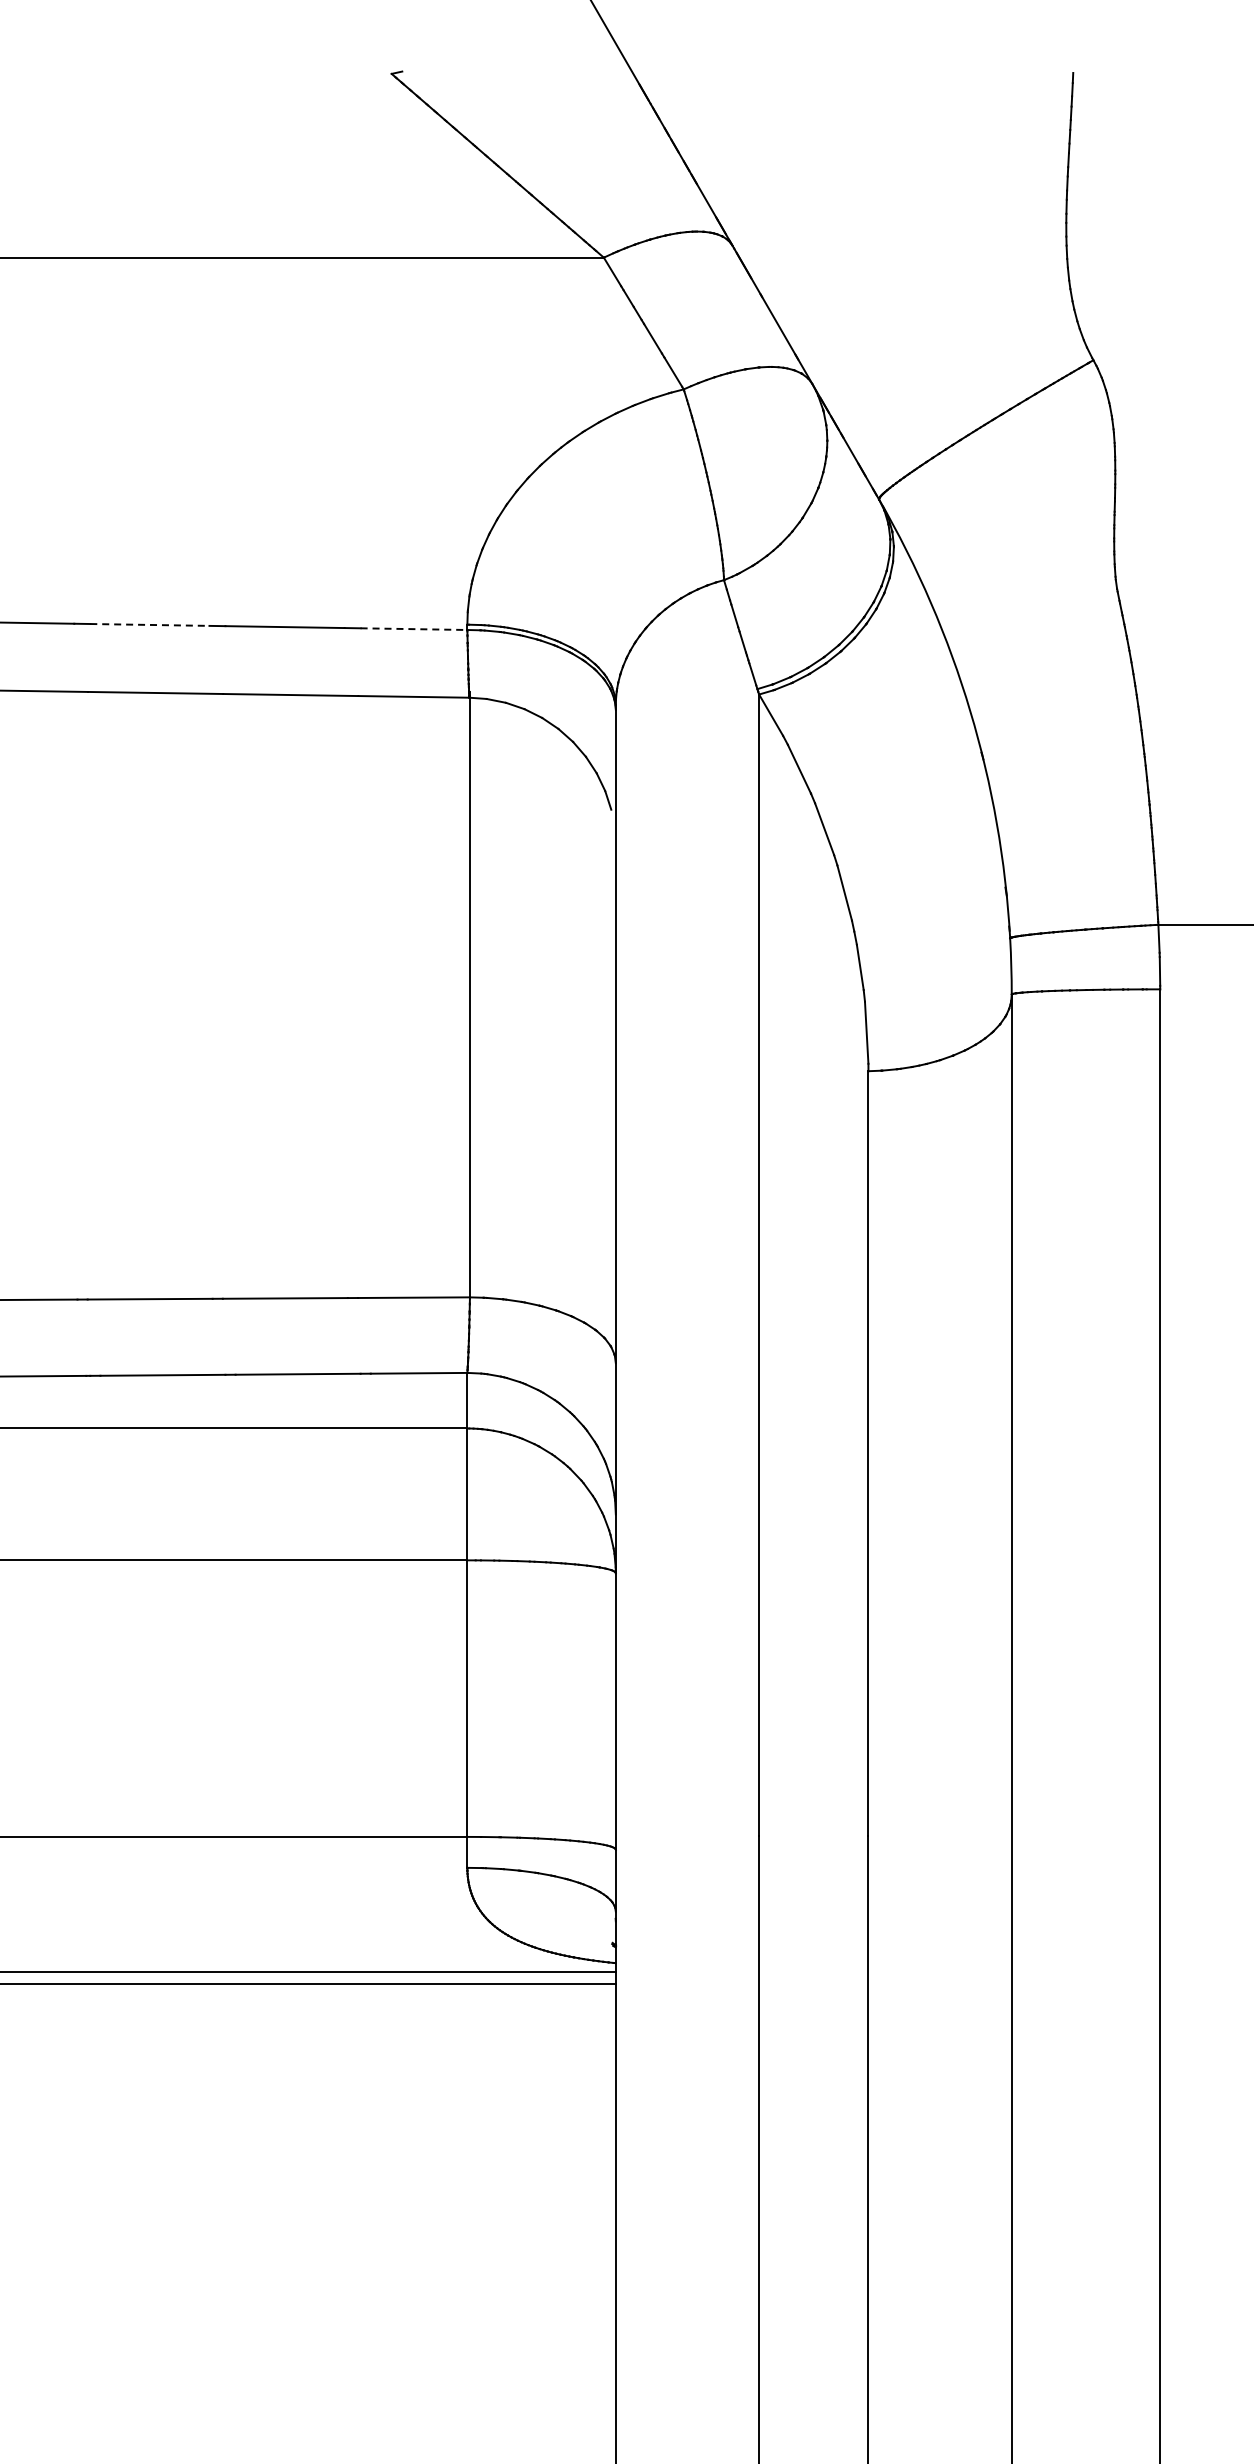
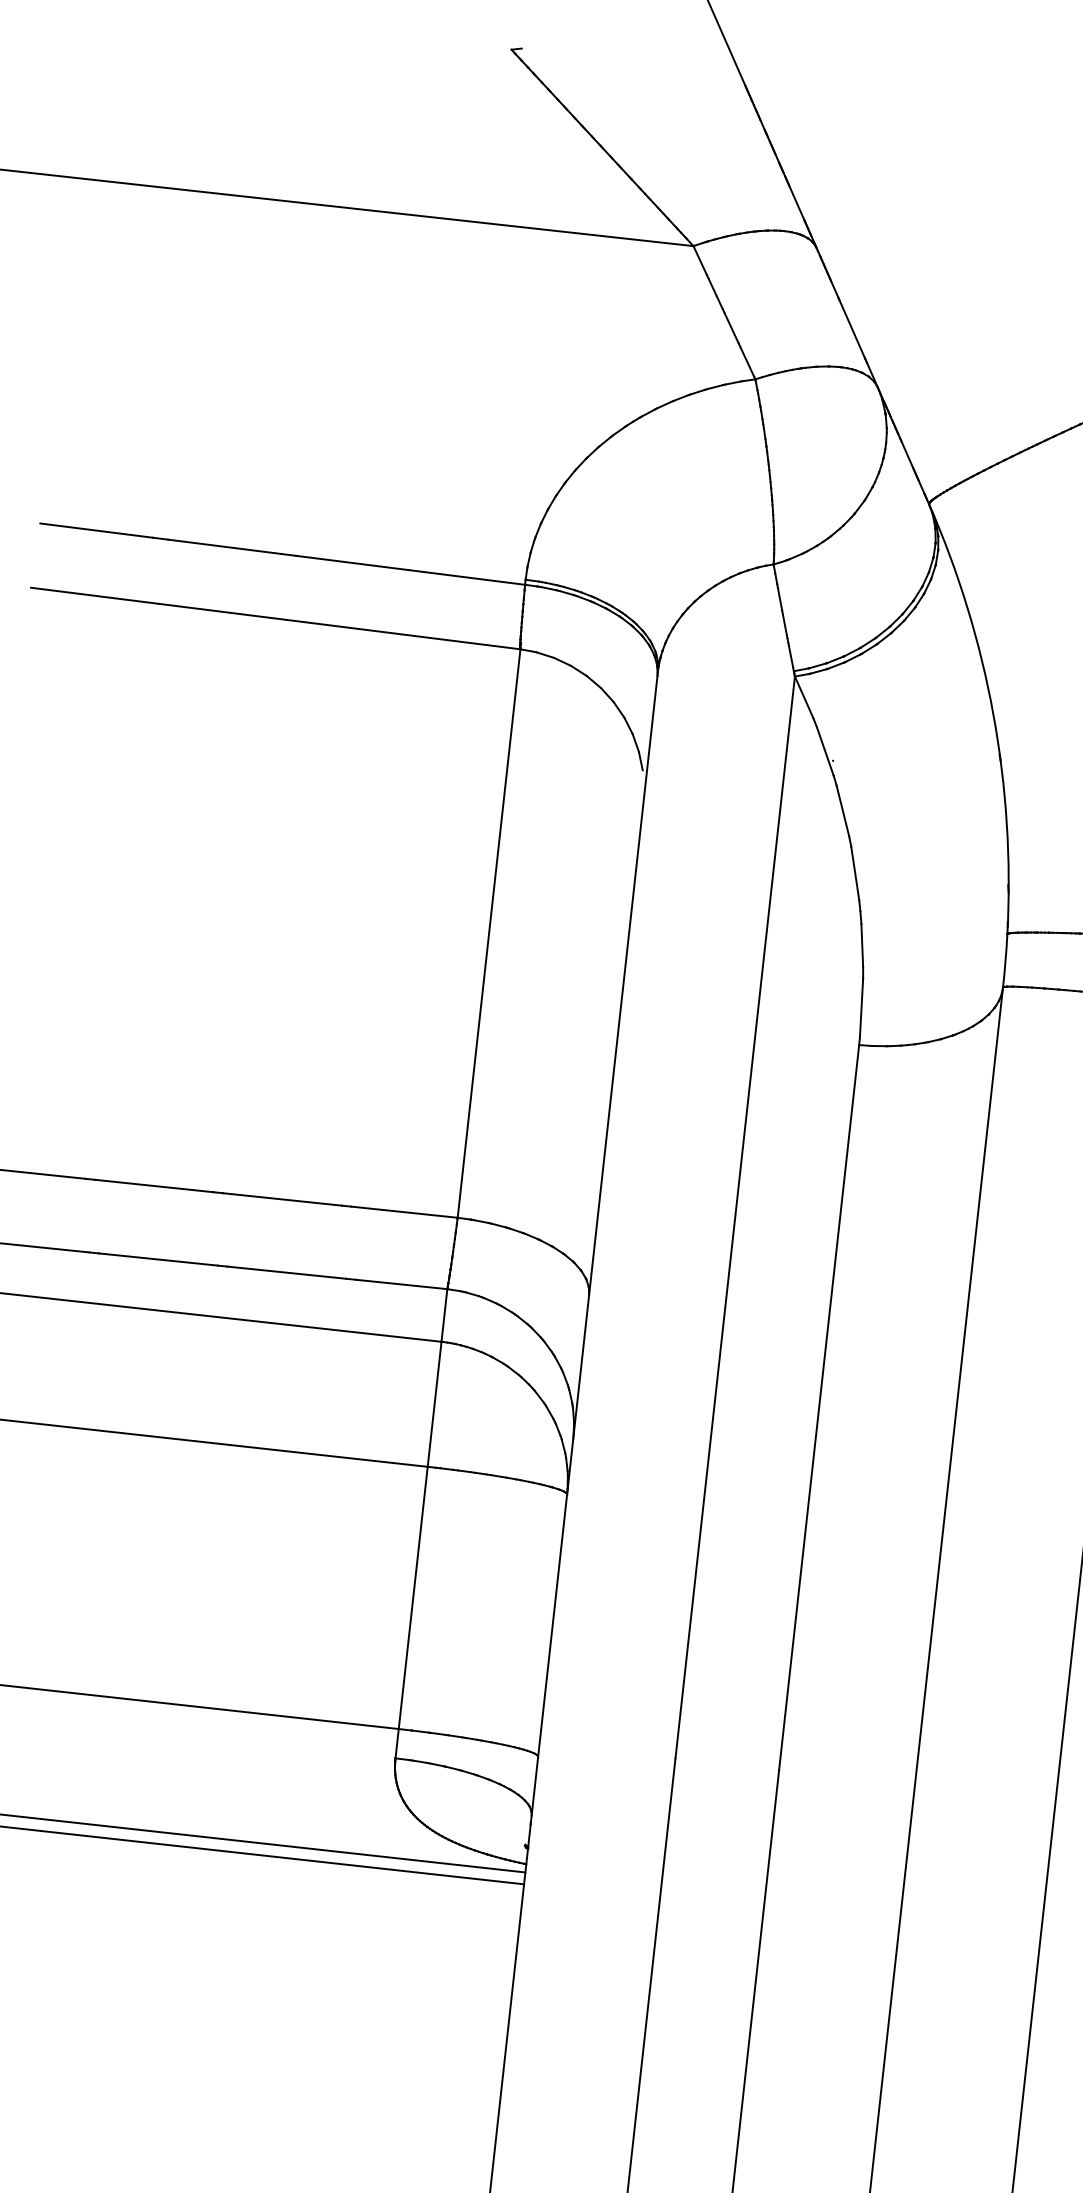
line: (149, 624) -> (224, 546), dashed -> solid
line: (414, 629) -> (475, 578), dashed -> solid

